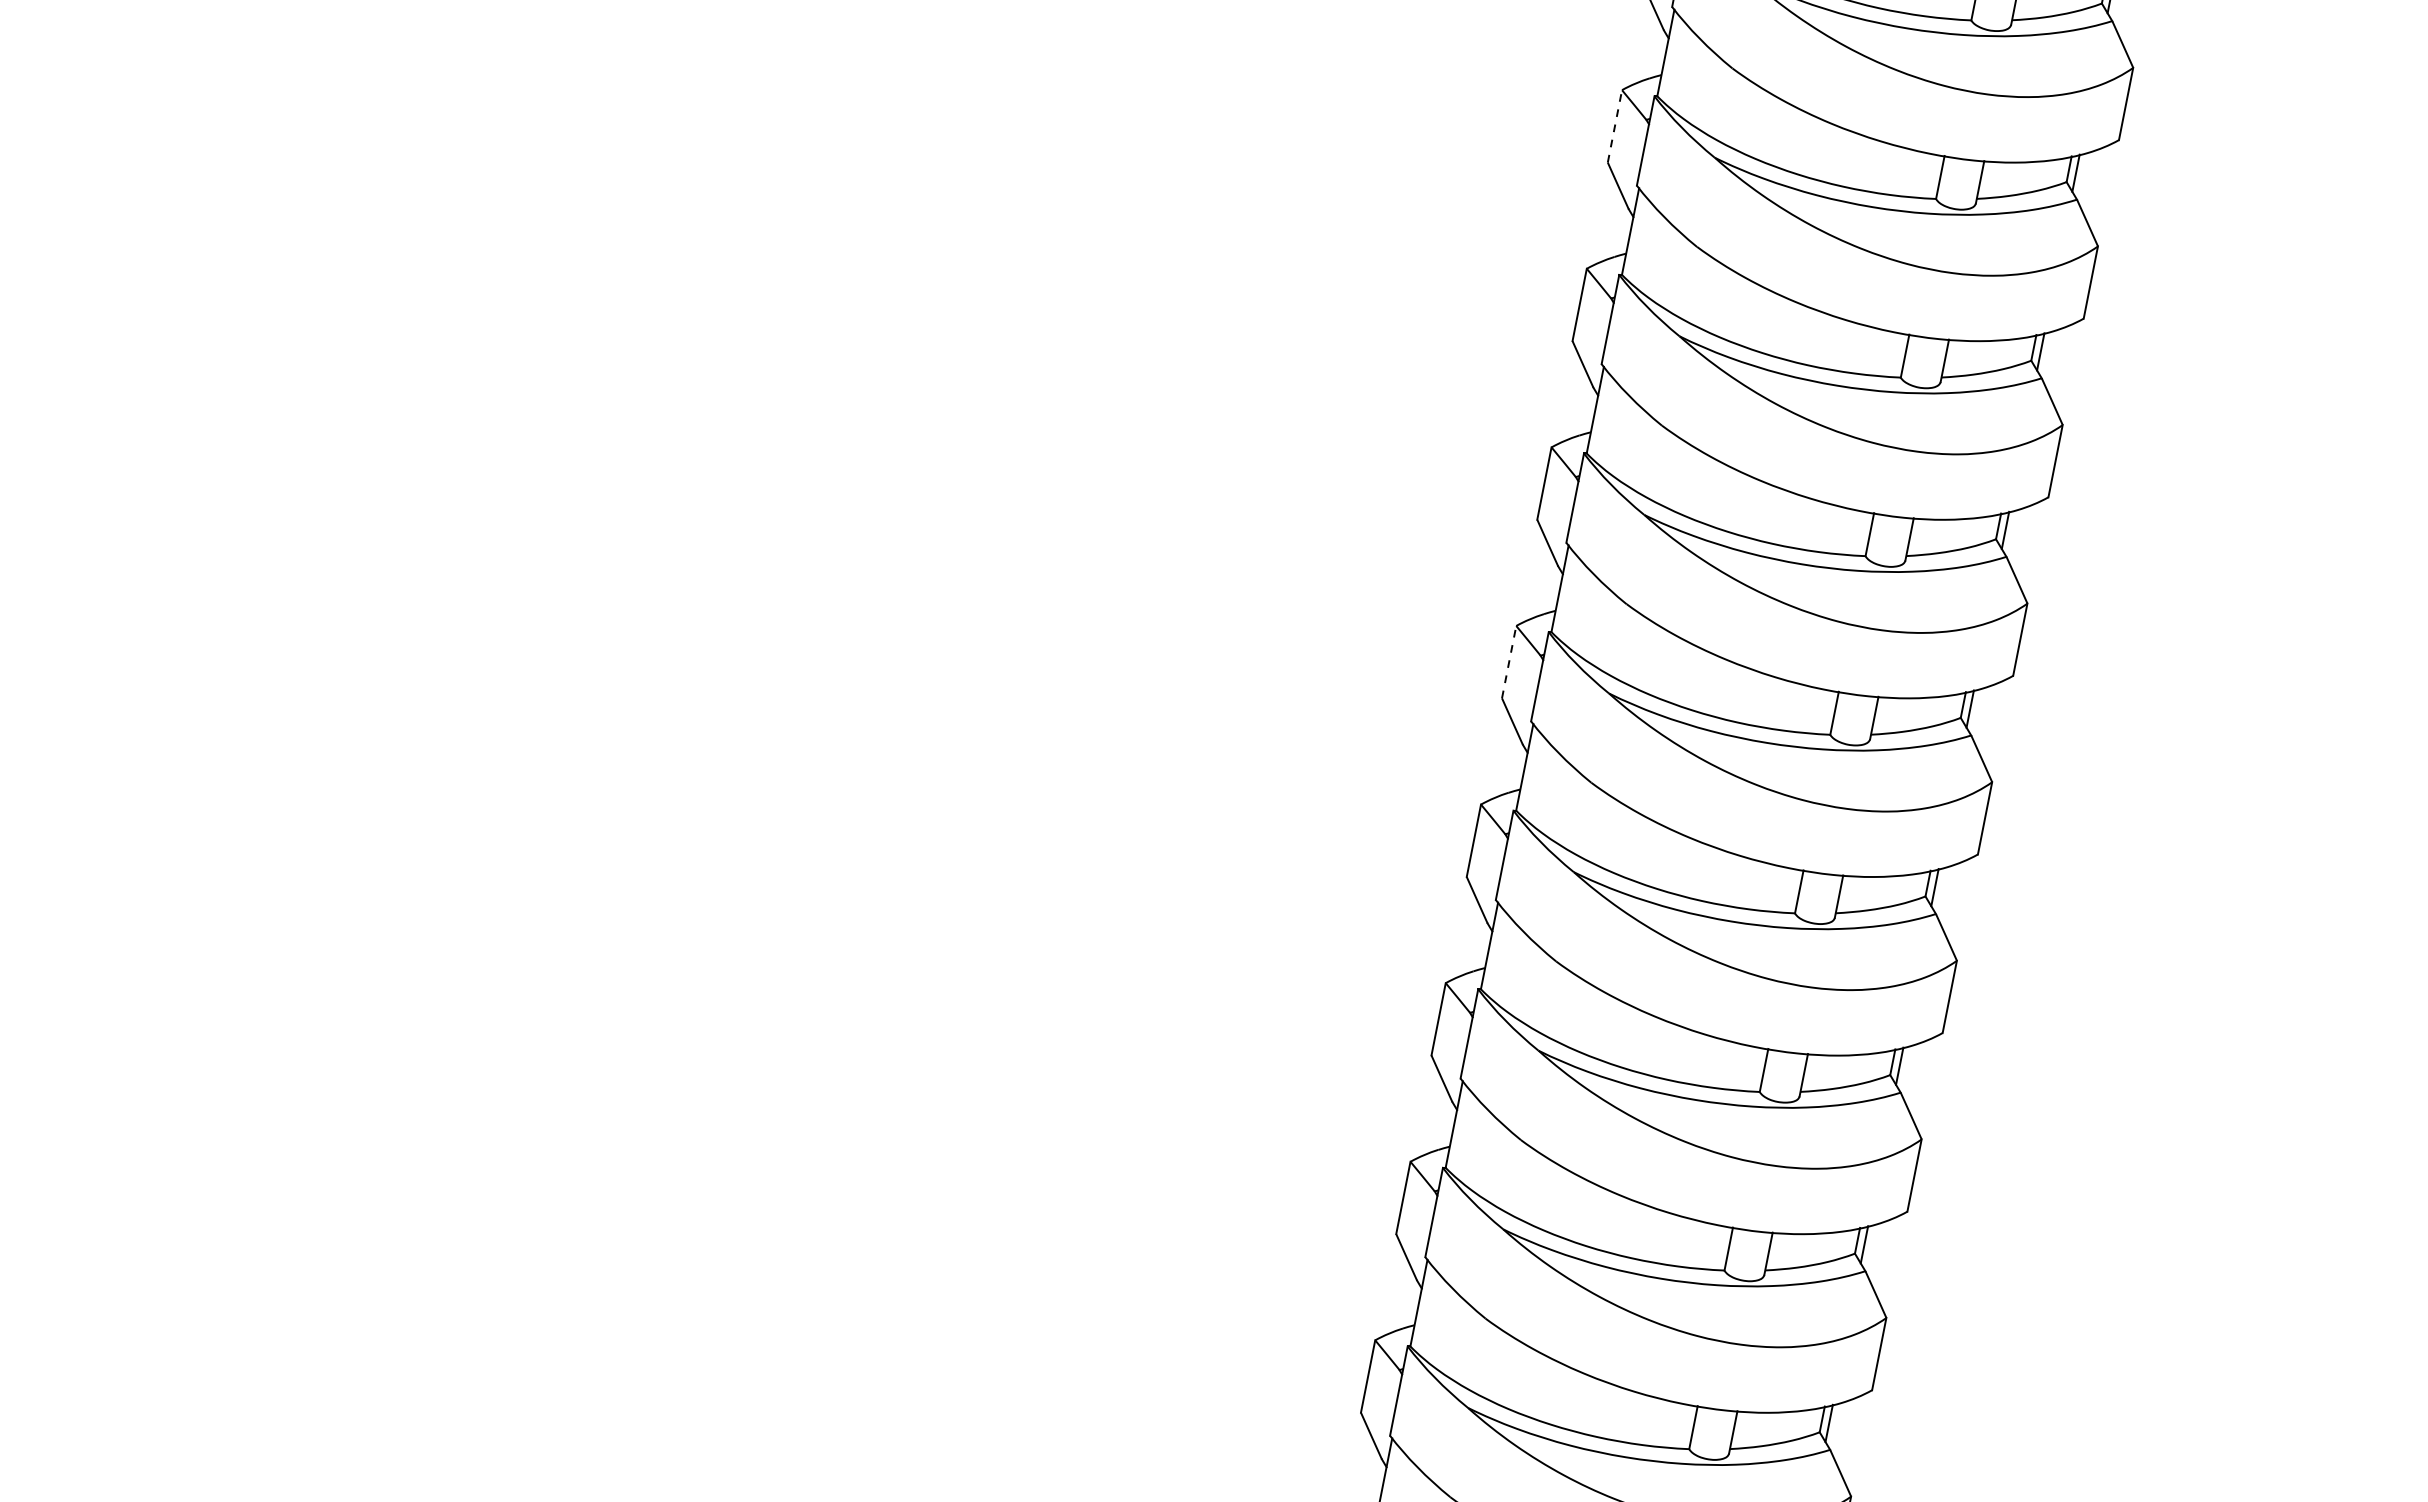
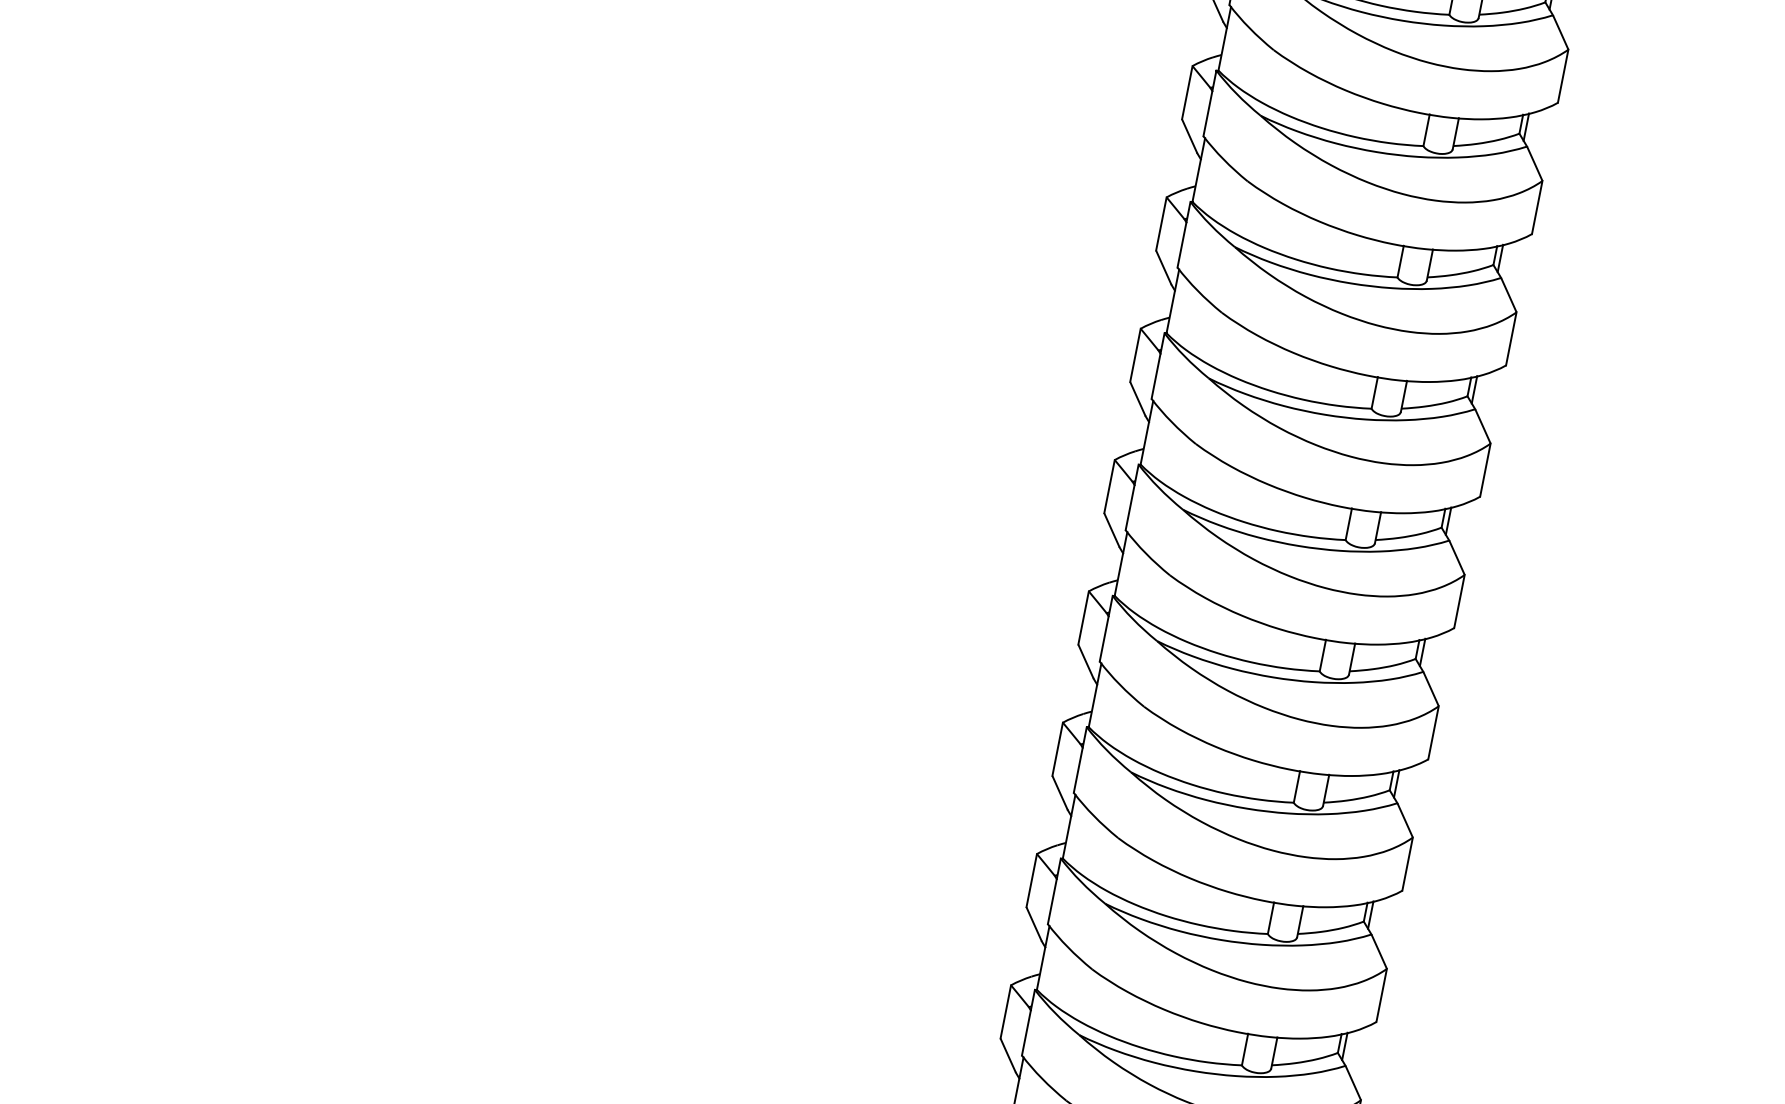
line: (1614, 126) -> (1186, 92), dashed -> solid
line: (1509, 662) -> (1109, 486), dashed -> solid

